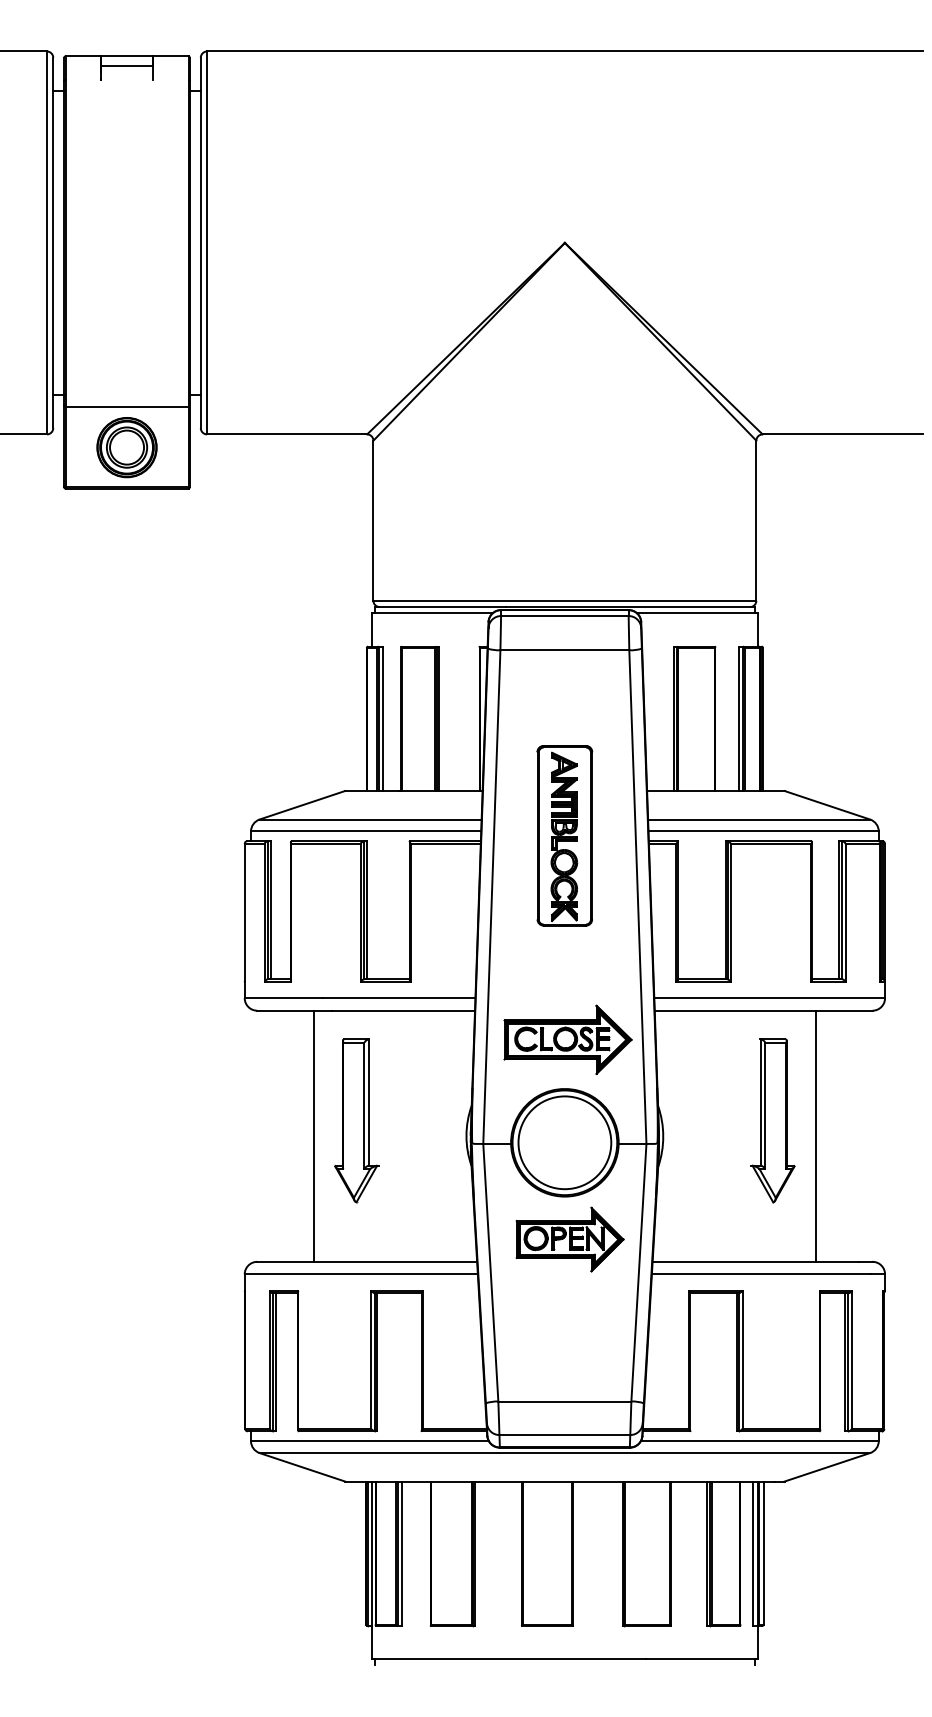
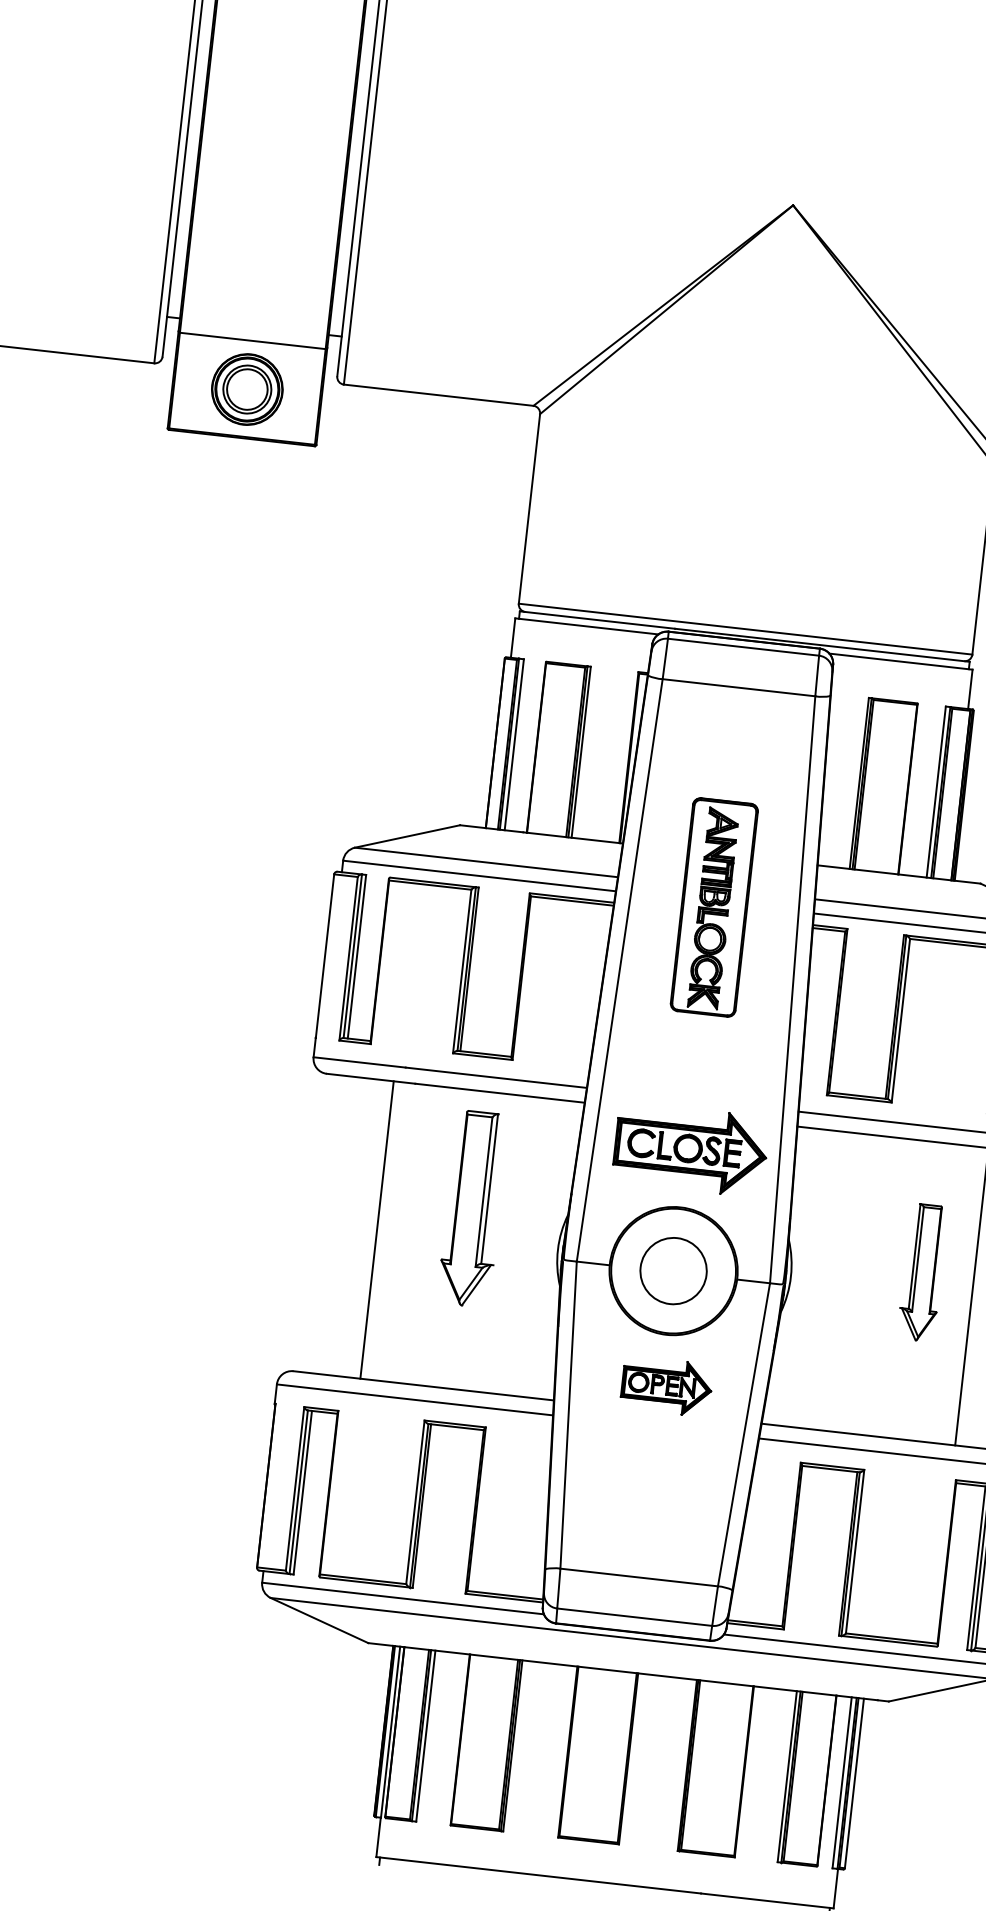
part: (356, 1120) -> (472, 1208), moved
part: (772, 1120) -> (922, 1272), size x0.7
circle: (564, 1142) -> (673, 1270), size x0.6
part: (569, 1239) -> (666, 1386), size x0.7

